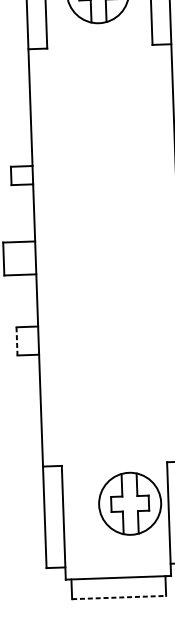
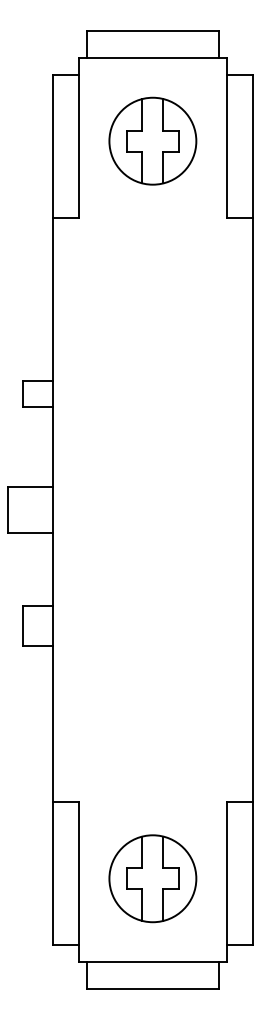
line: (17, 341) -> (22, 625), dashed -> solid
part: (129, 503) -> (152, 878), moved
line: (118, 597) -> (152, 989), dashed -> solid

